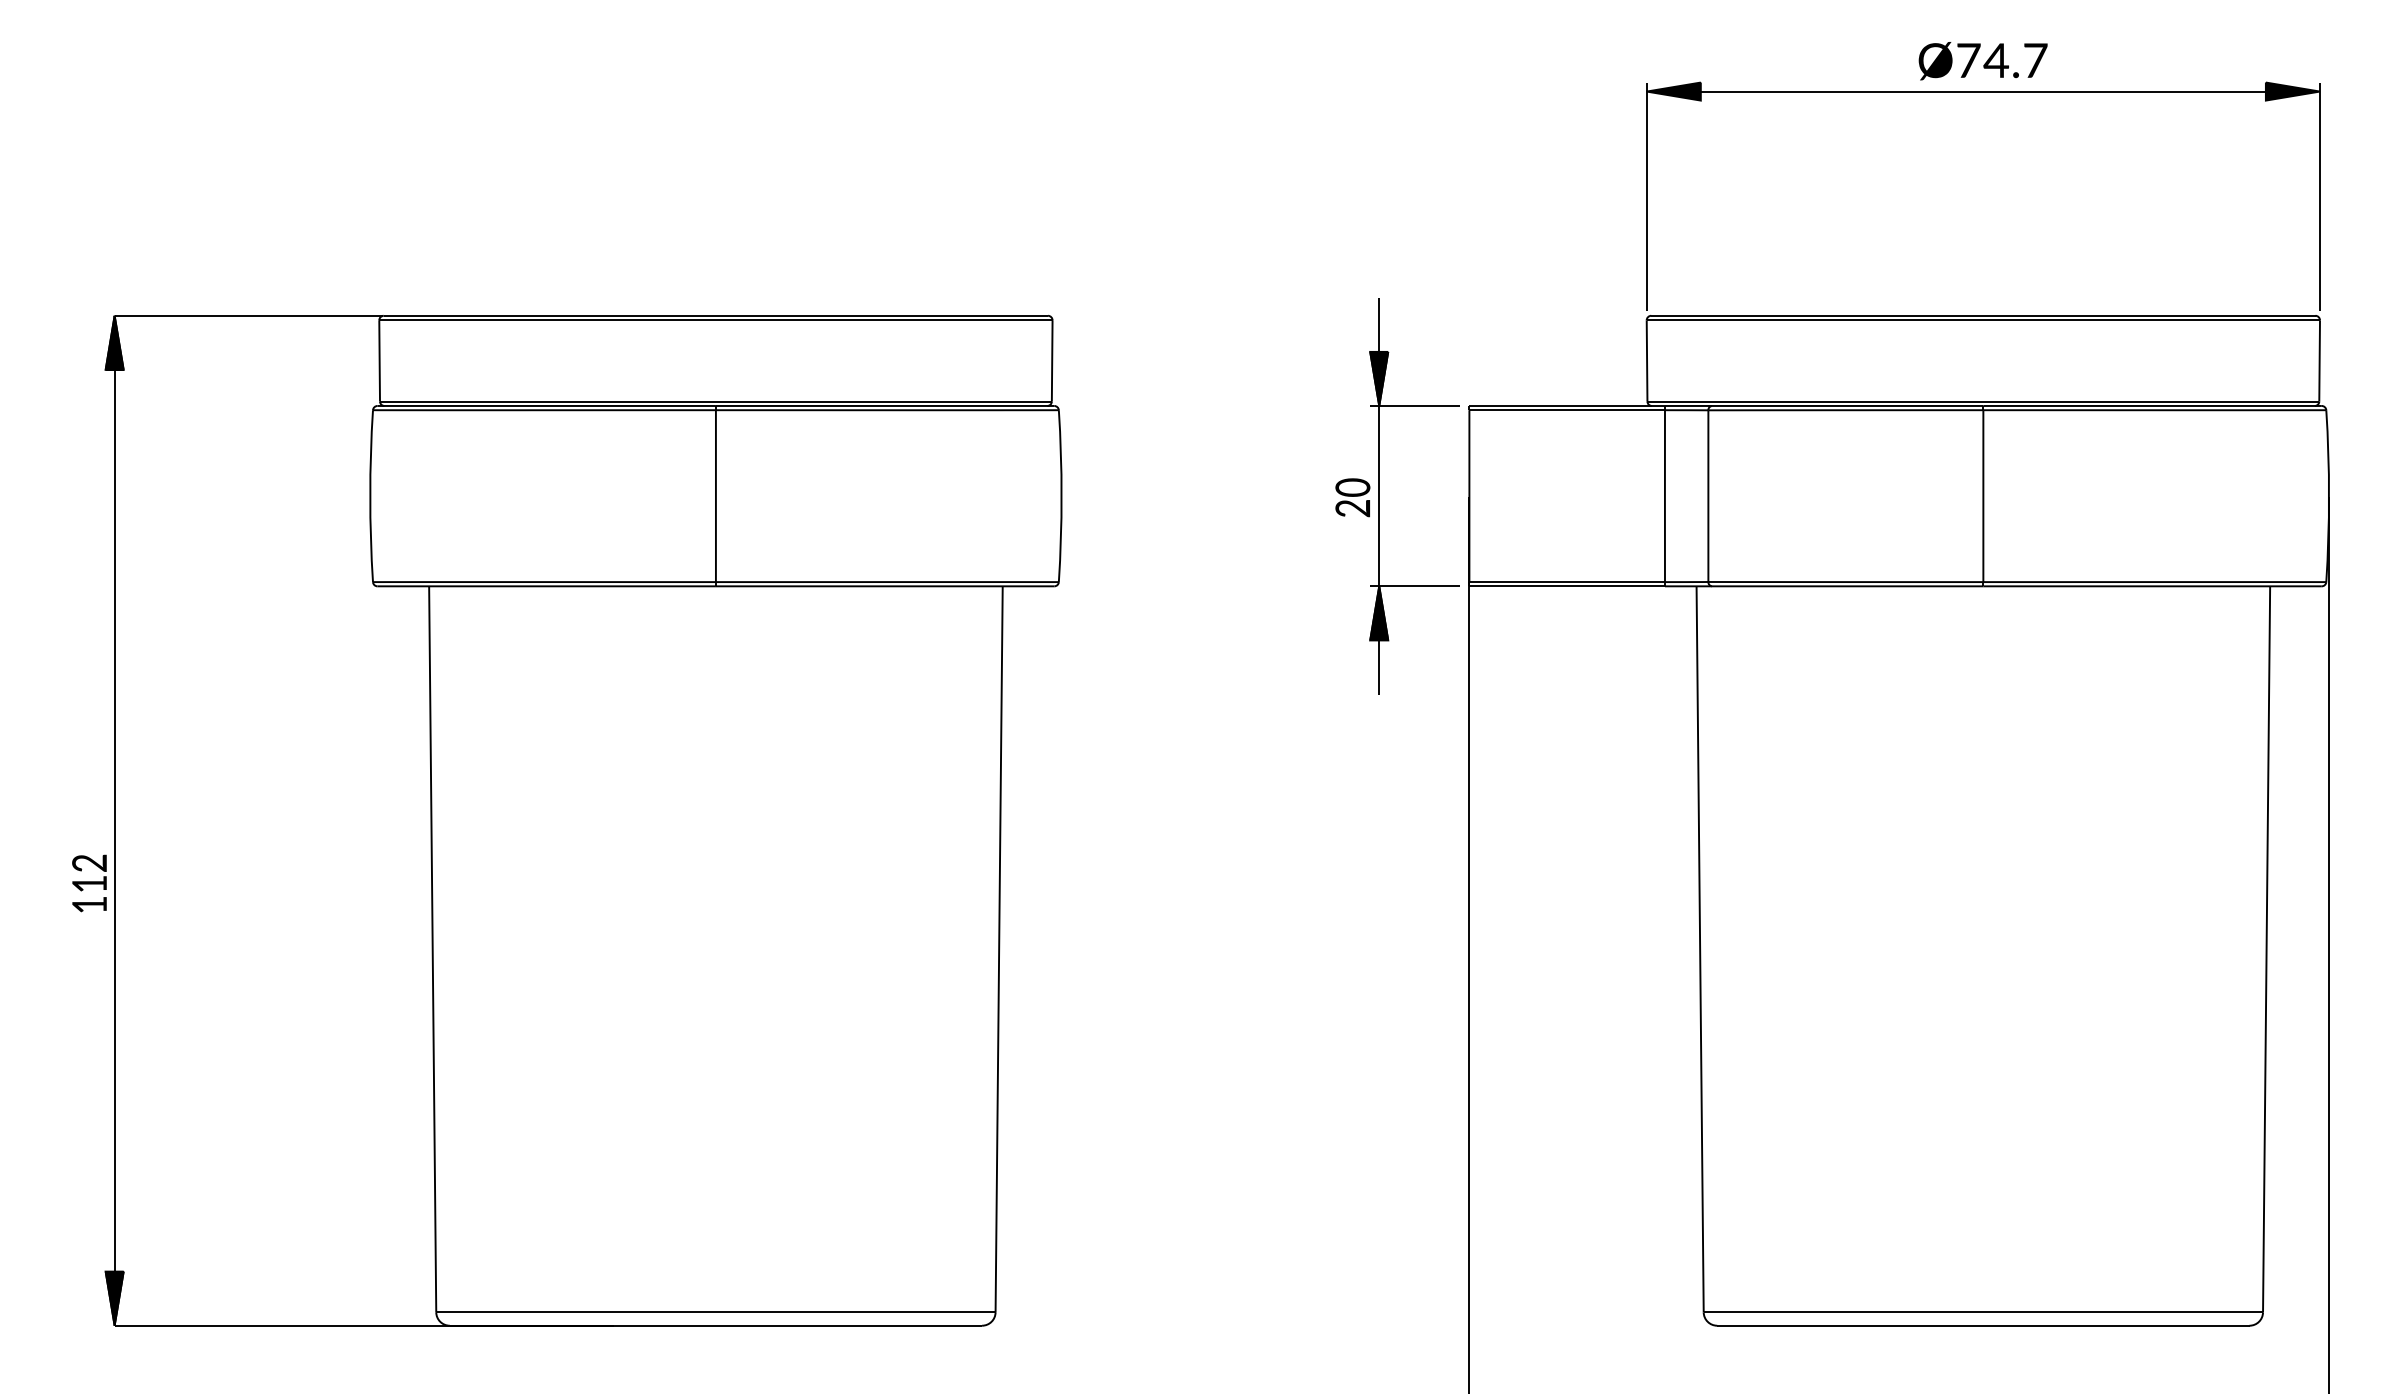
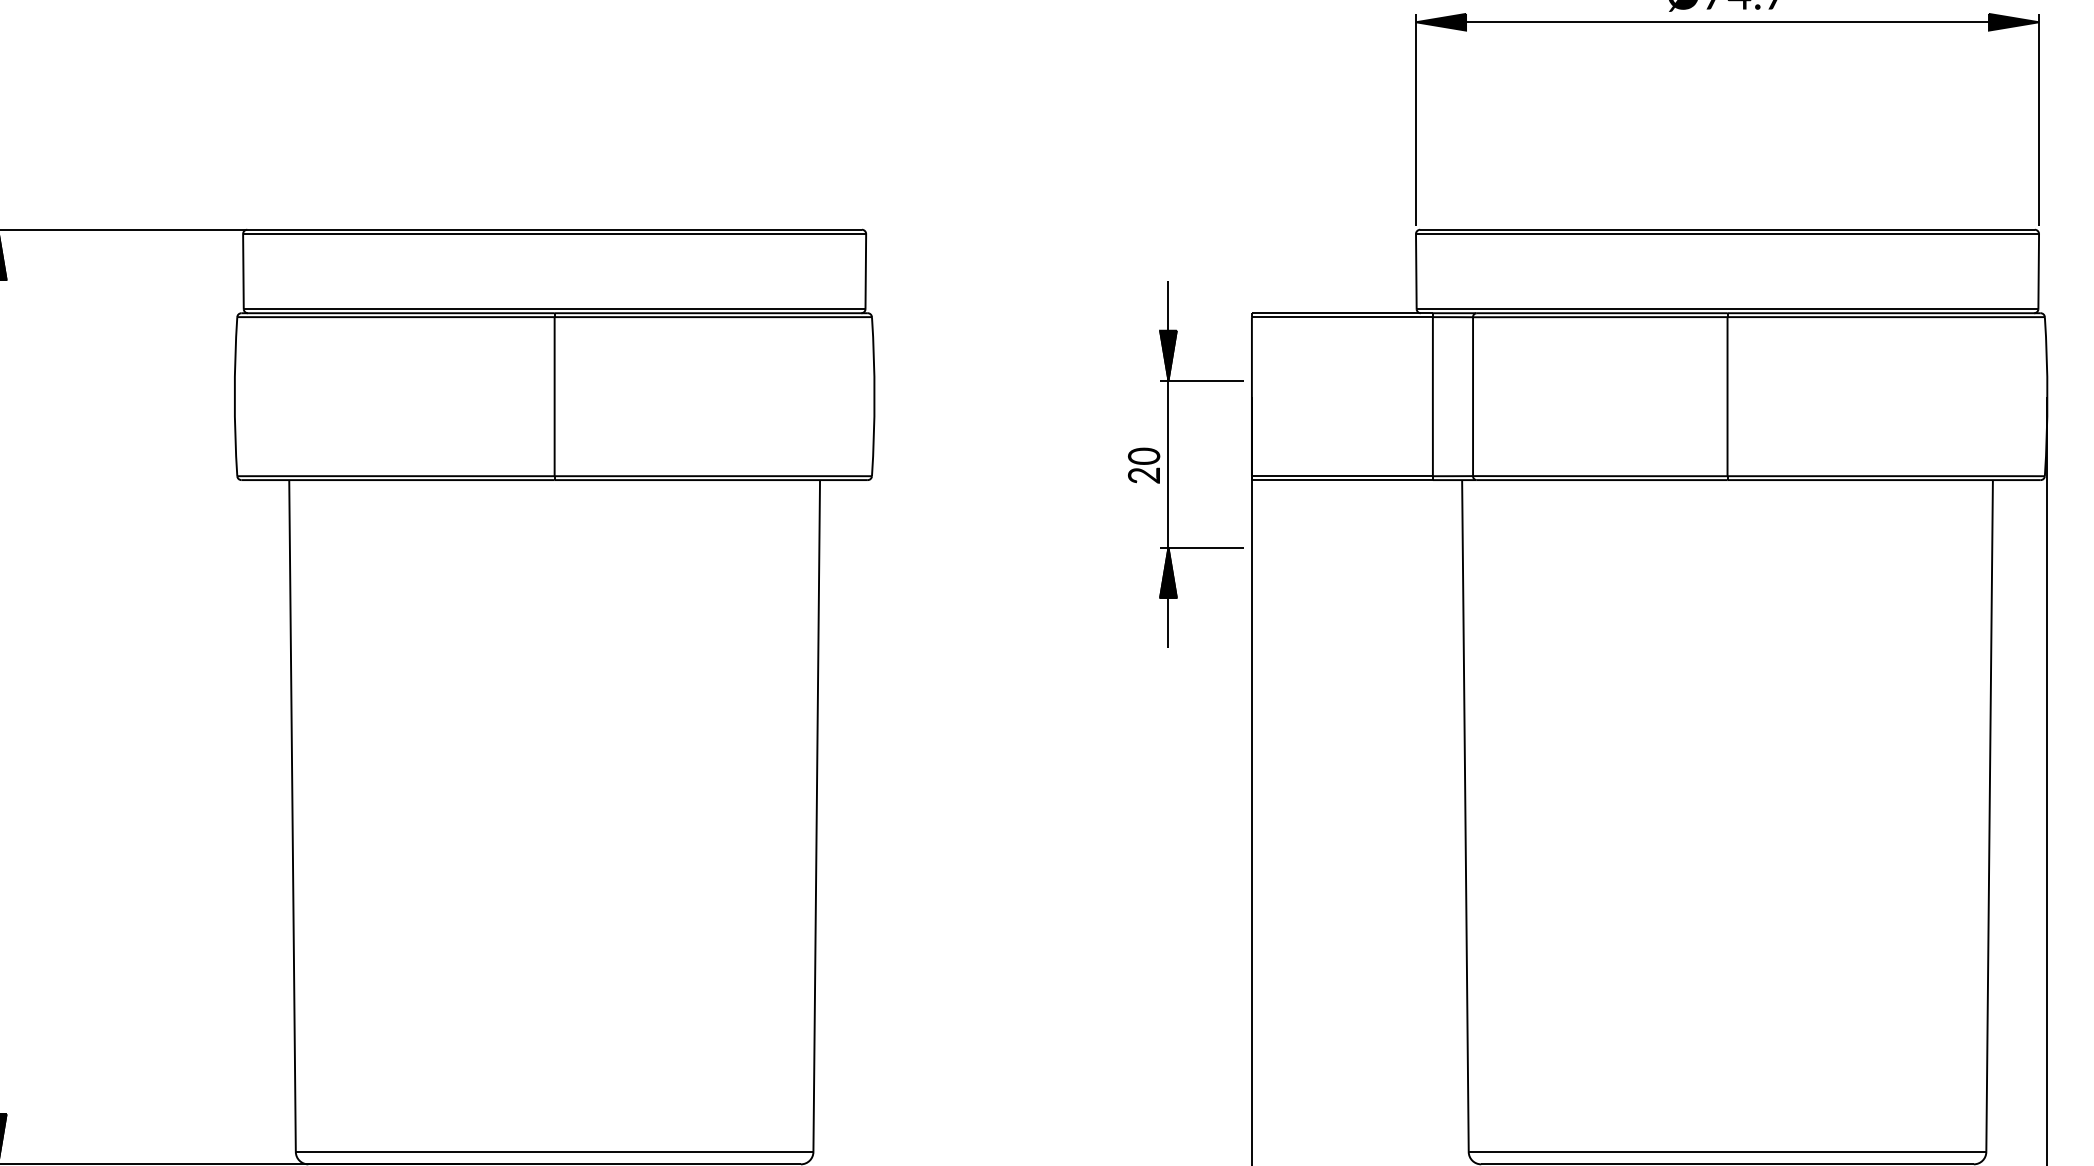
part: (1379, 496) -> (1168, 464), moved

